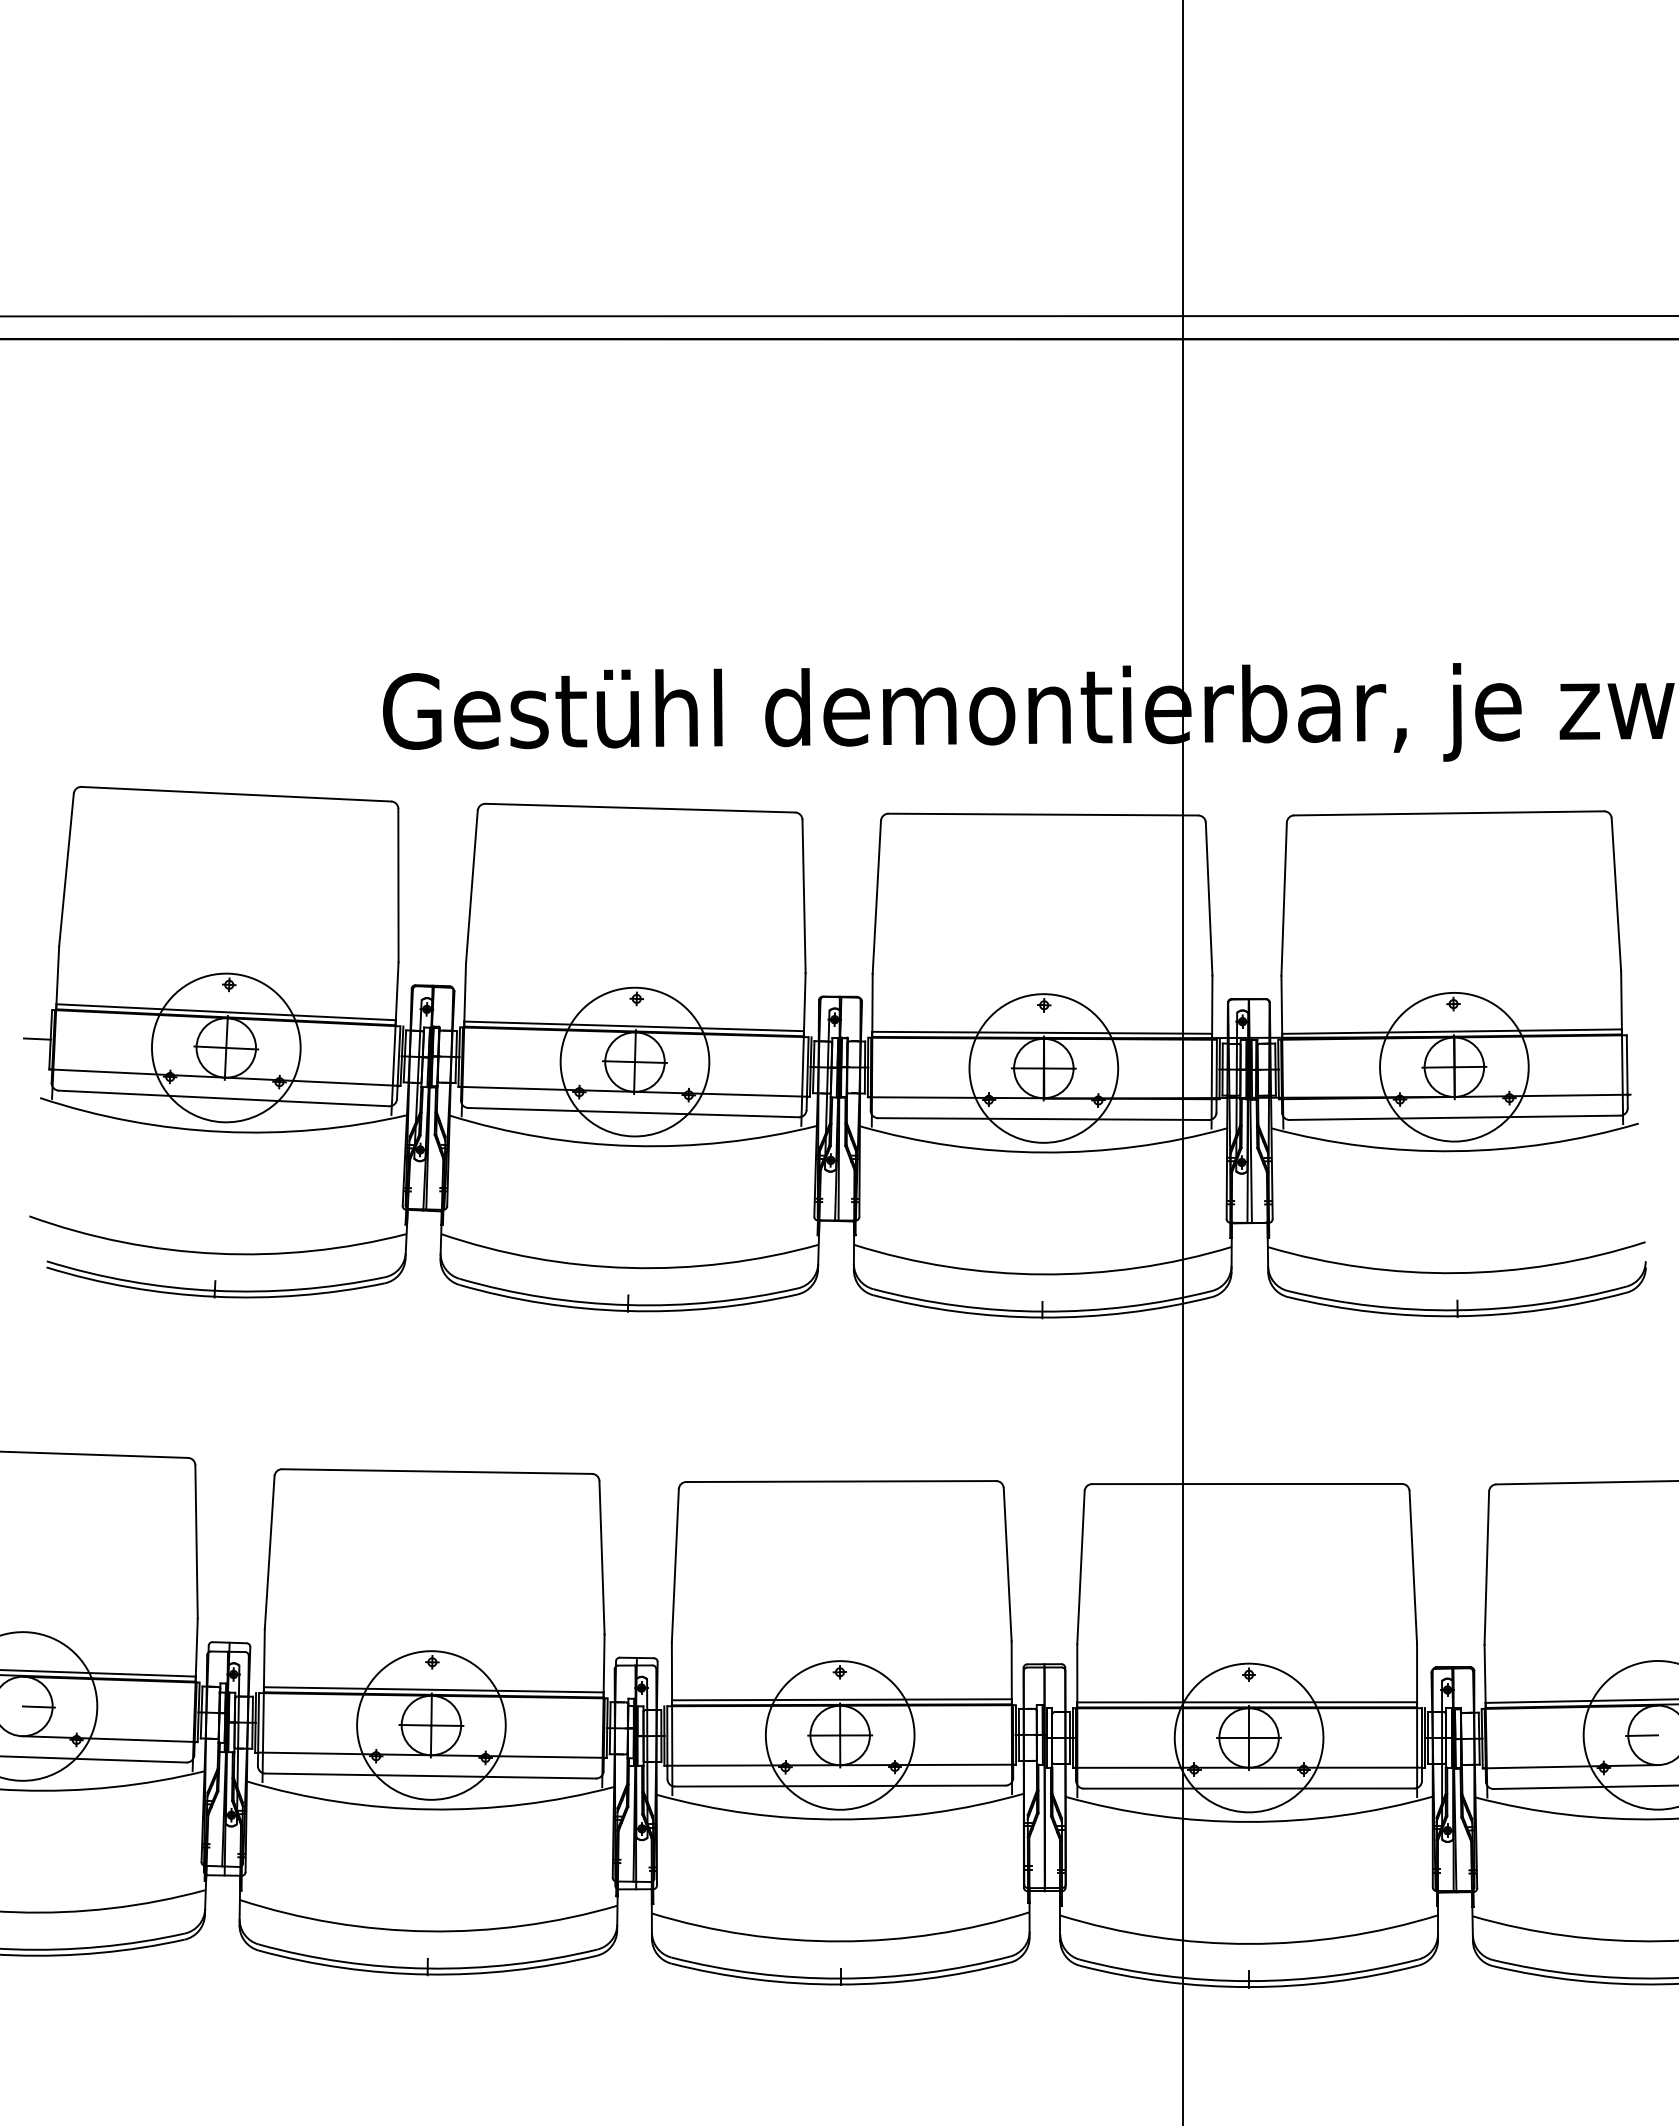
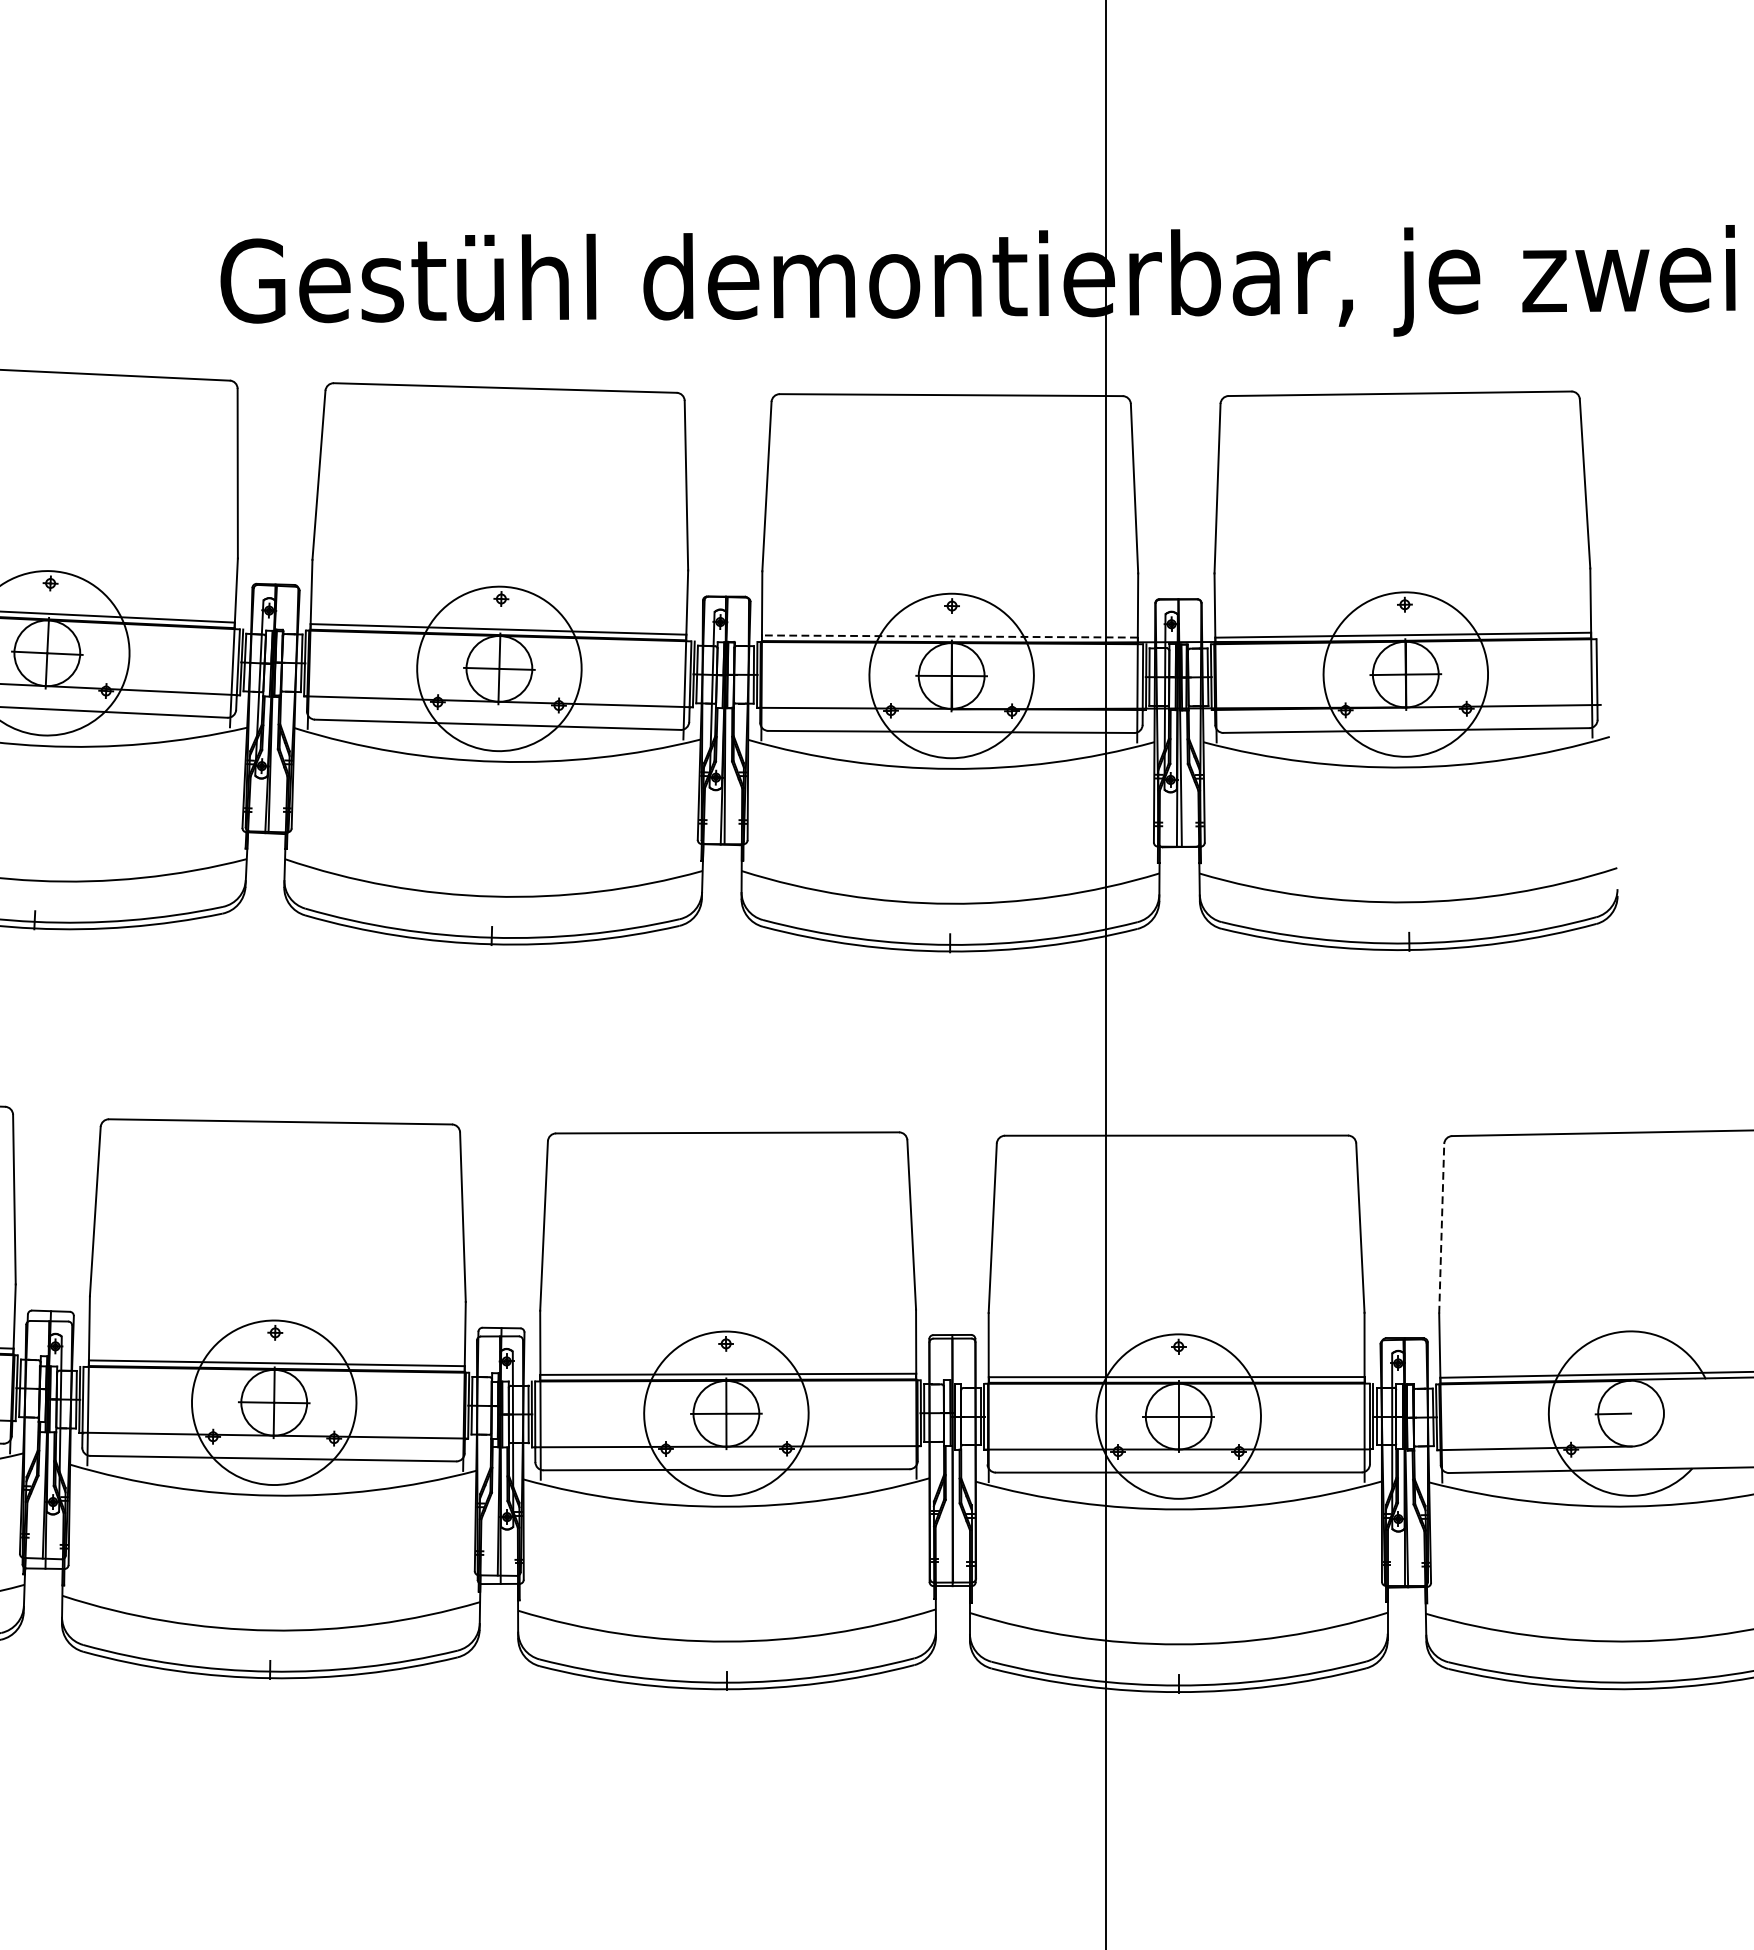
line: (1042, 1032) -> (950, 636), solid -> dashed
line: (1486, 1568) -> (1441, 1229), solid -> dashed

